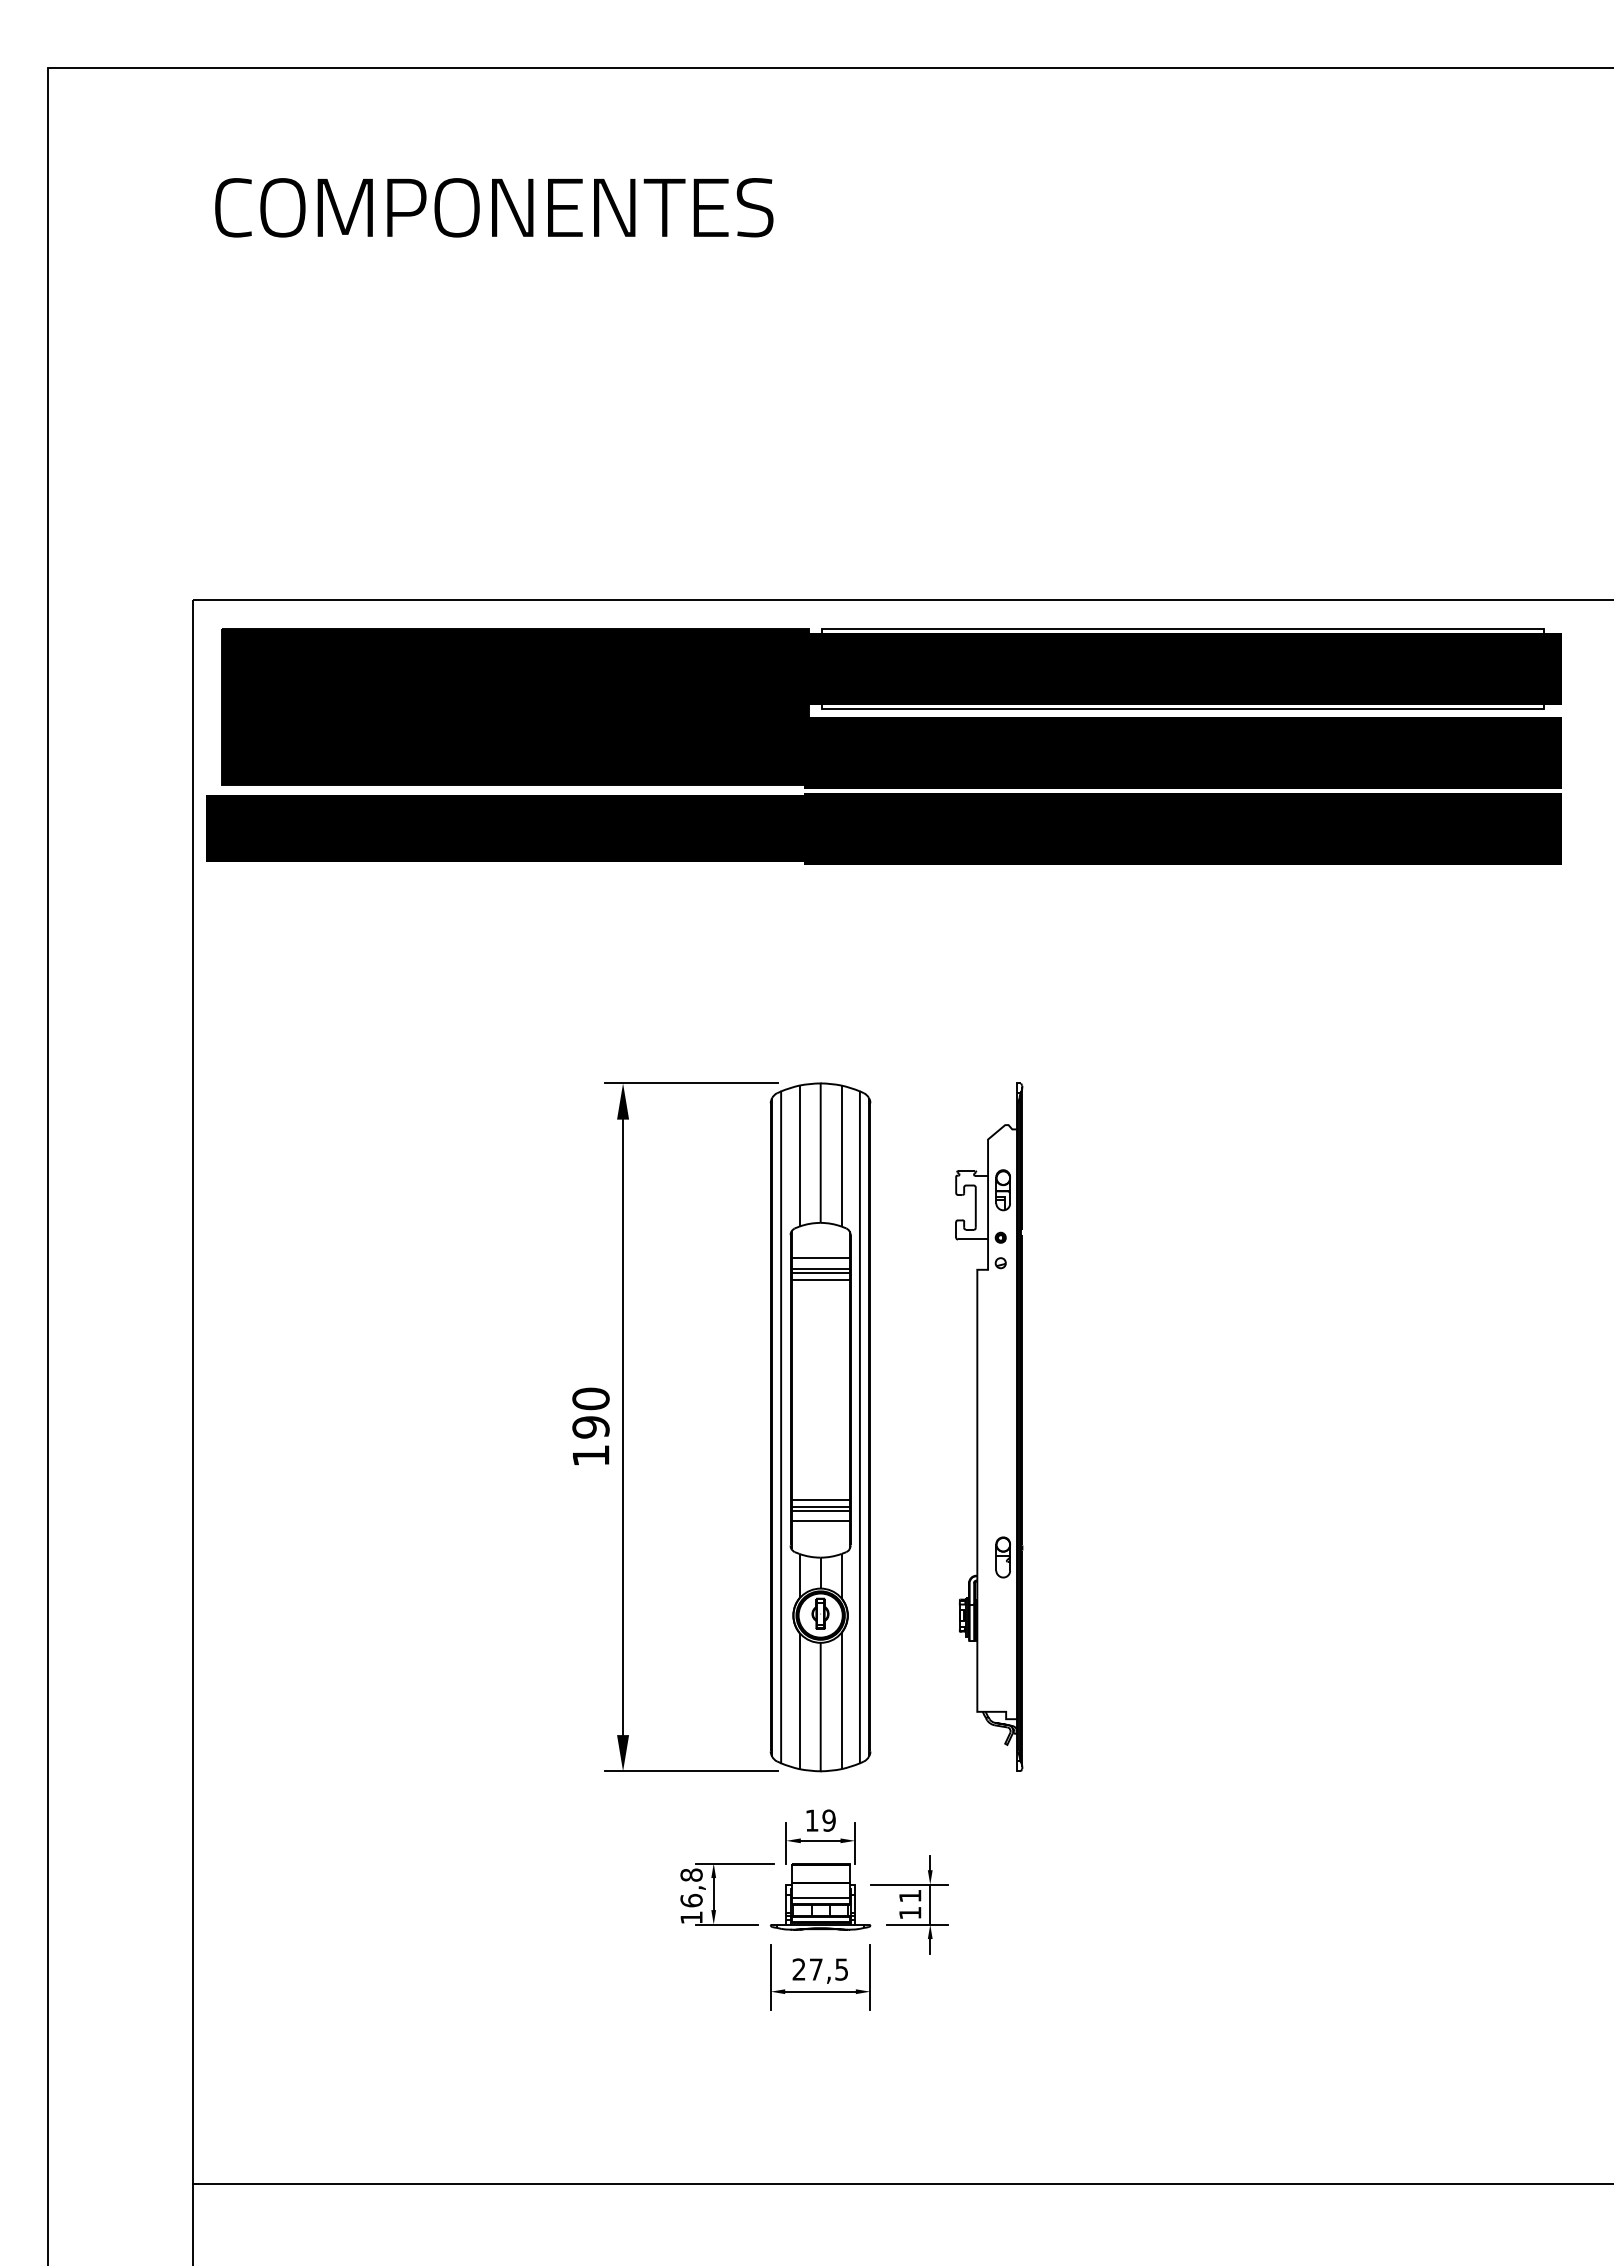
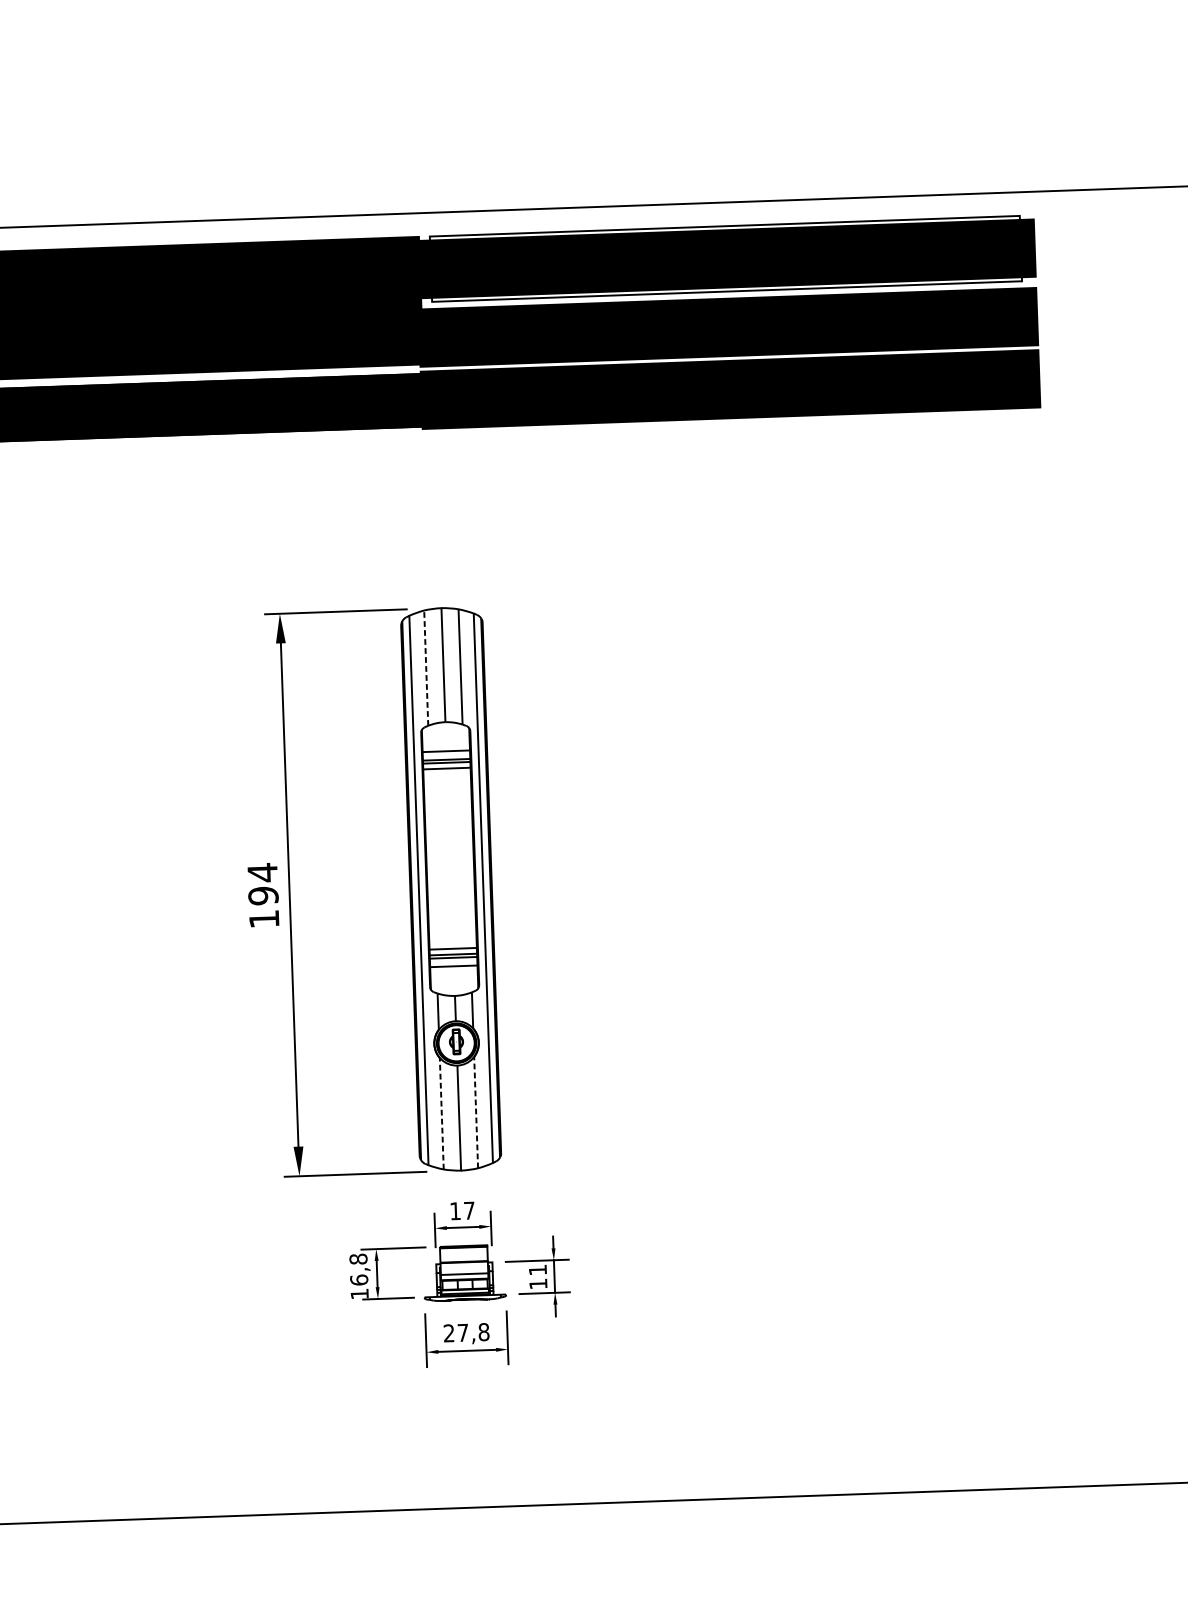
line: (799, 1156) -> (426, 668), solid -> dashed
text: (590, 1398) -> (262, 872), 190 -> 194
part: (989, 1426) -> (589, 883), removed
line: (799, 1700) -> (441, 1113), solid -> dashed
line: (841, 1700) -> (476, 1112), solid -> dashed
text: (828, 1820) -> (468, 1210), 19 -> 17
text: (841, 1969) -> (483, 1332), 27,5 -> 27,8

